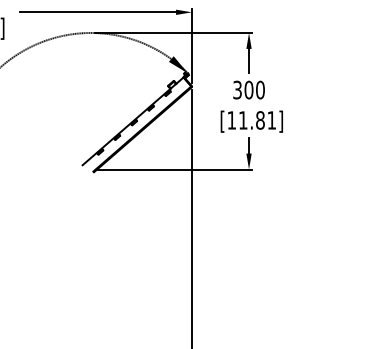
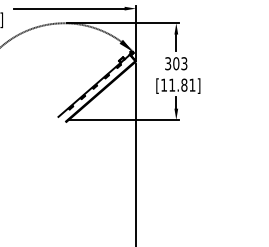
text: (260, 89) -> (184, 63), 300 -> 303

